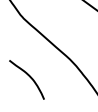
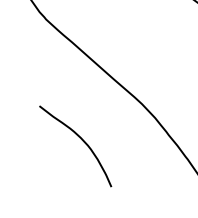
curve: (28, 76) -> (78, 139), moved

